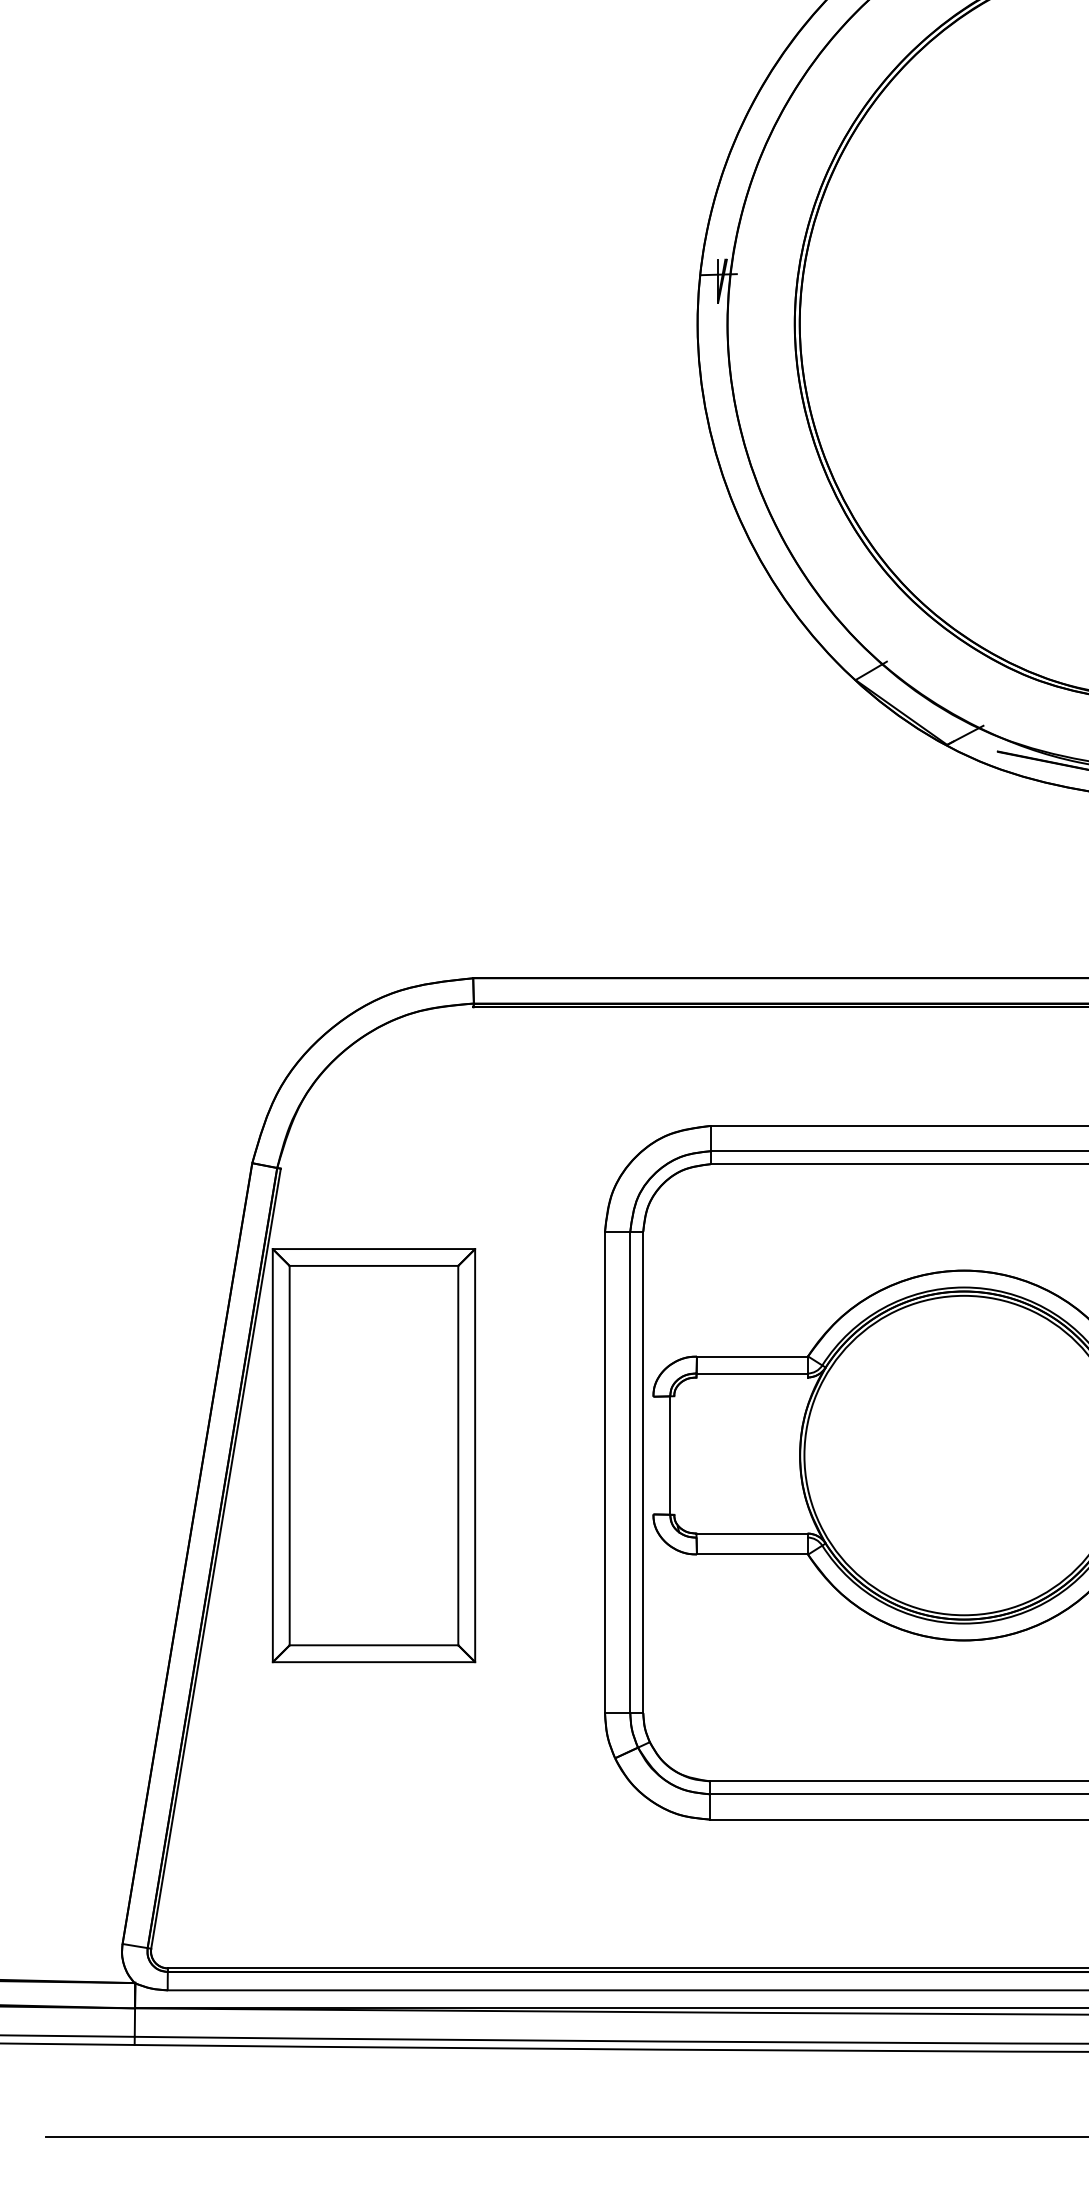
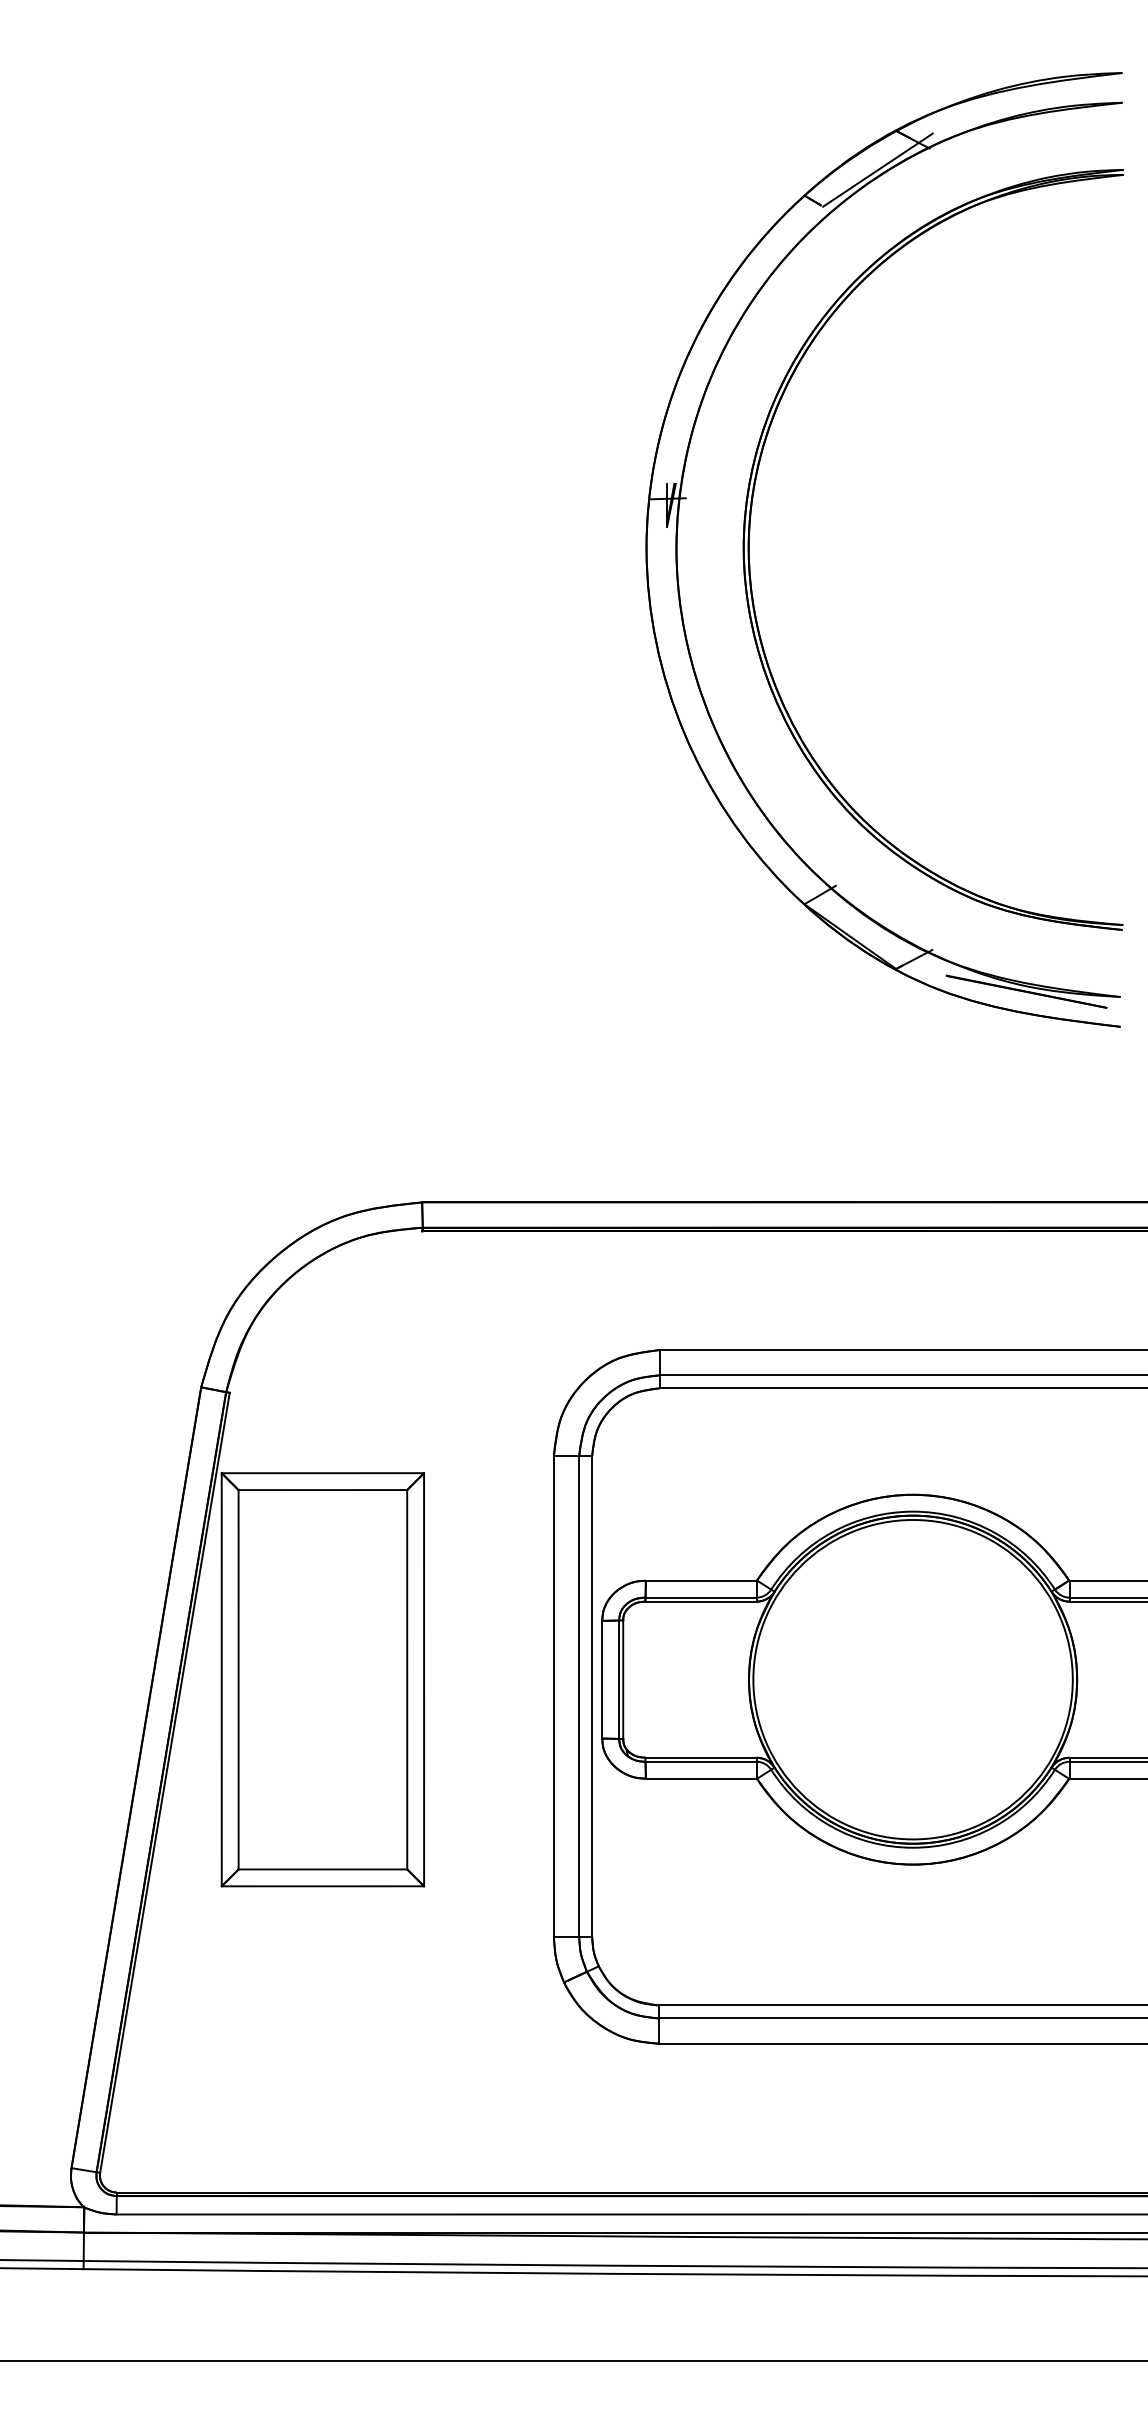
line: (751, 1377) -> (700, 1601), added
line: (653, 1455) -> (602, 1679), added
line: (674, 1455) -> (623, 1679), added
line: (751, 1537) -> (700, 1761), added

